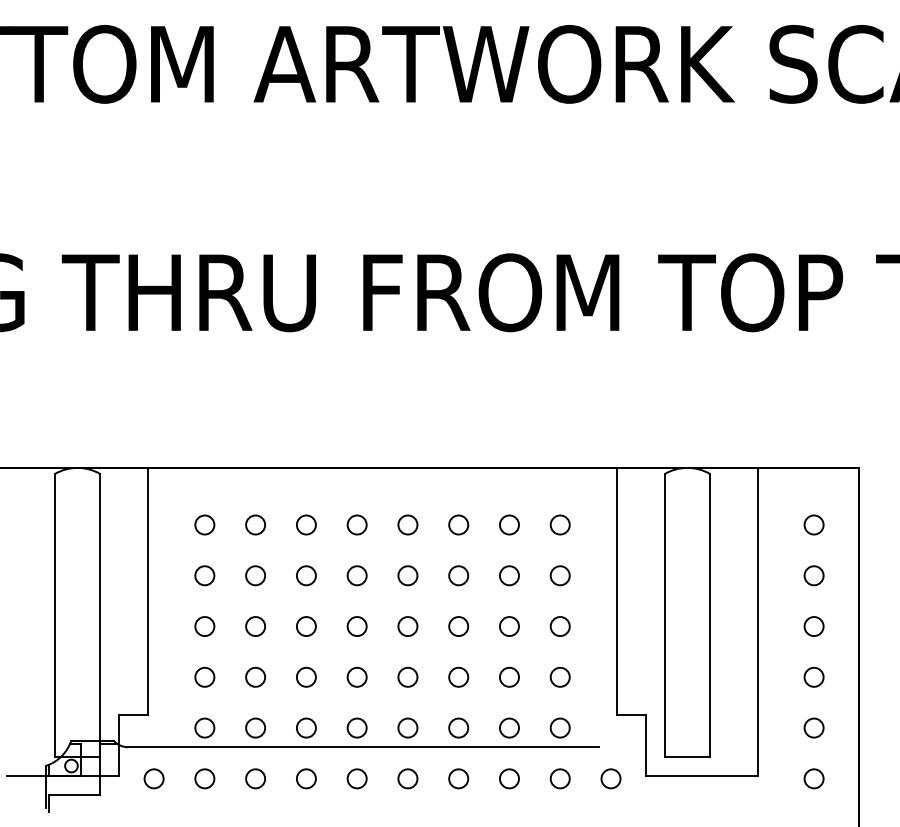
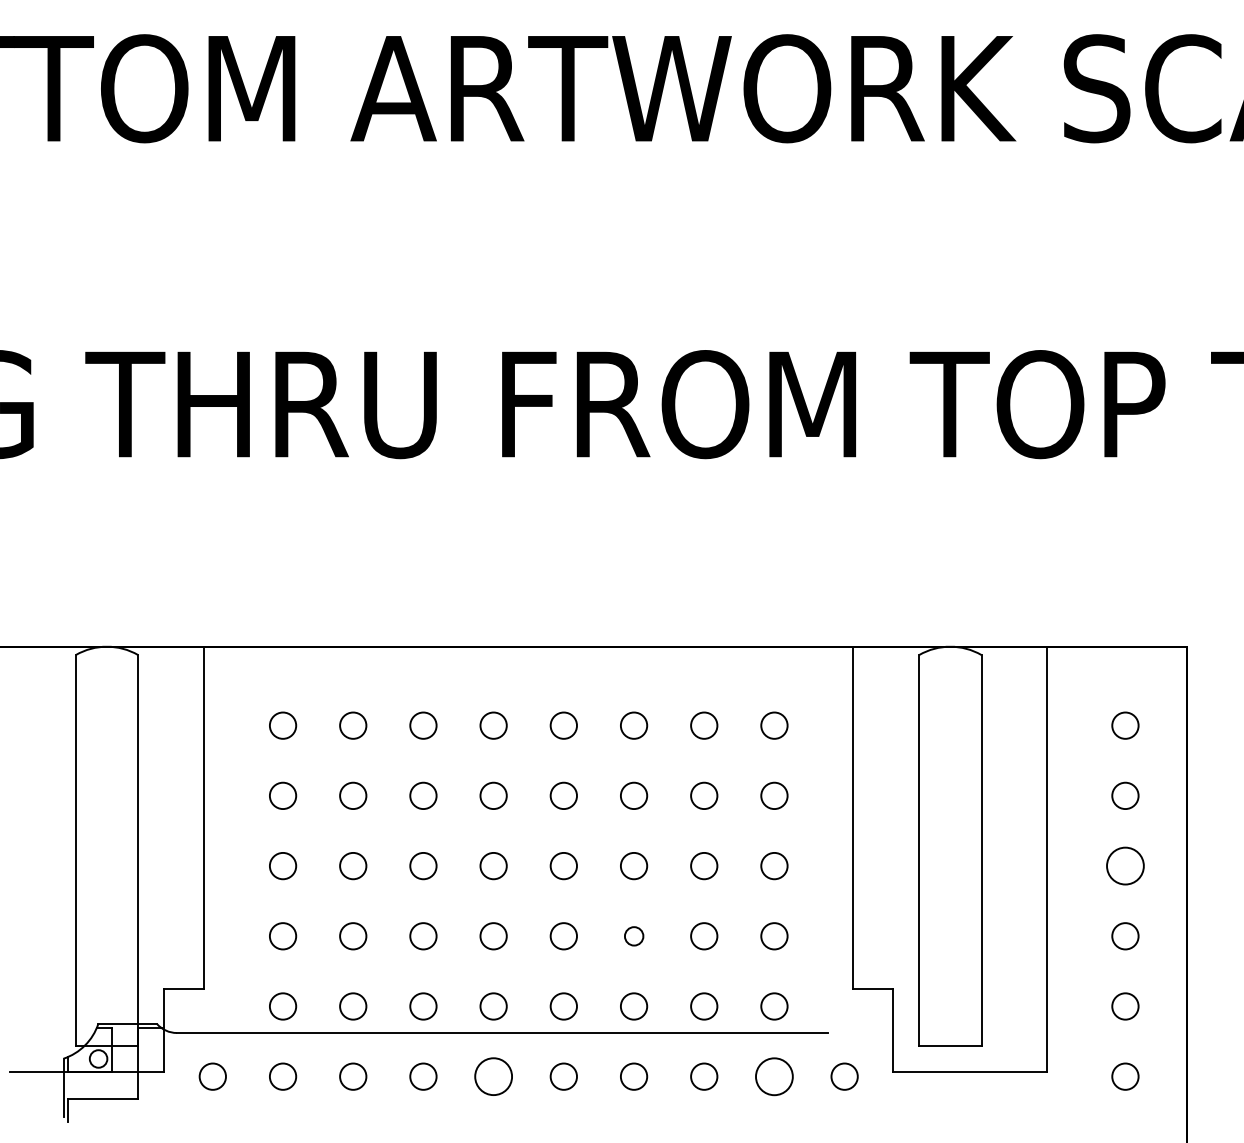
circle: (814, 626) -> (1125, 865), size x1.4
circle: (459, 677) -> (634, 936), size x0.7
circle: (357, 778) -> (493, 1076), size x1.4
circle: (560, 778) -> (774, 1076), size x1.4

